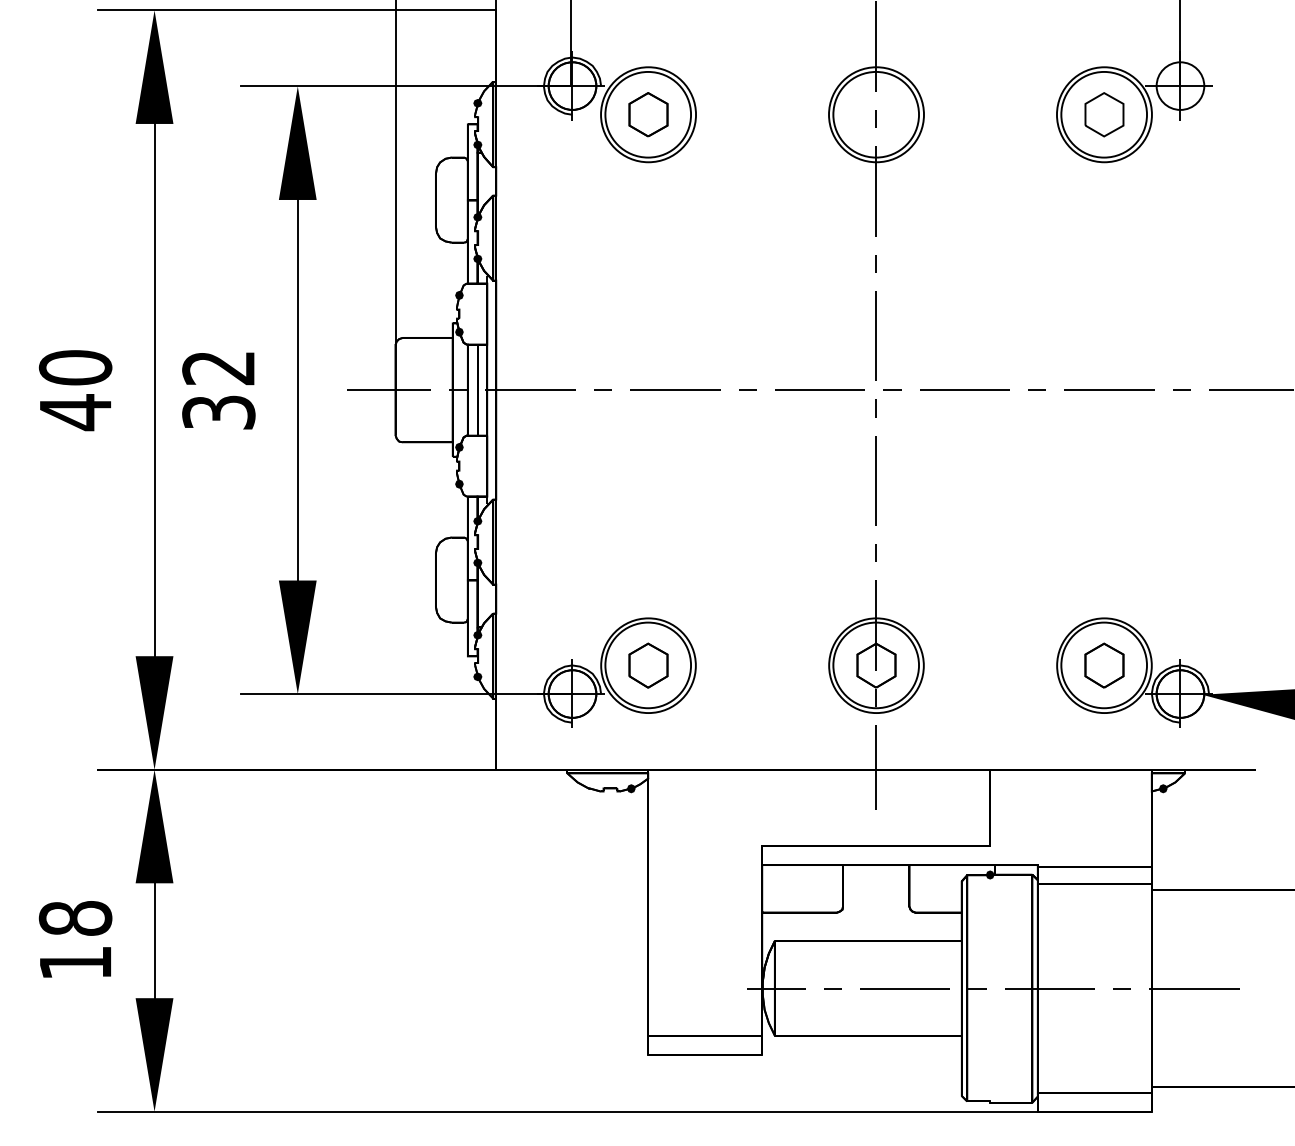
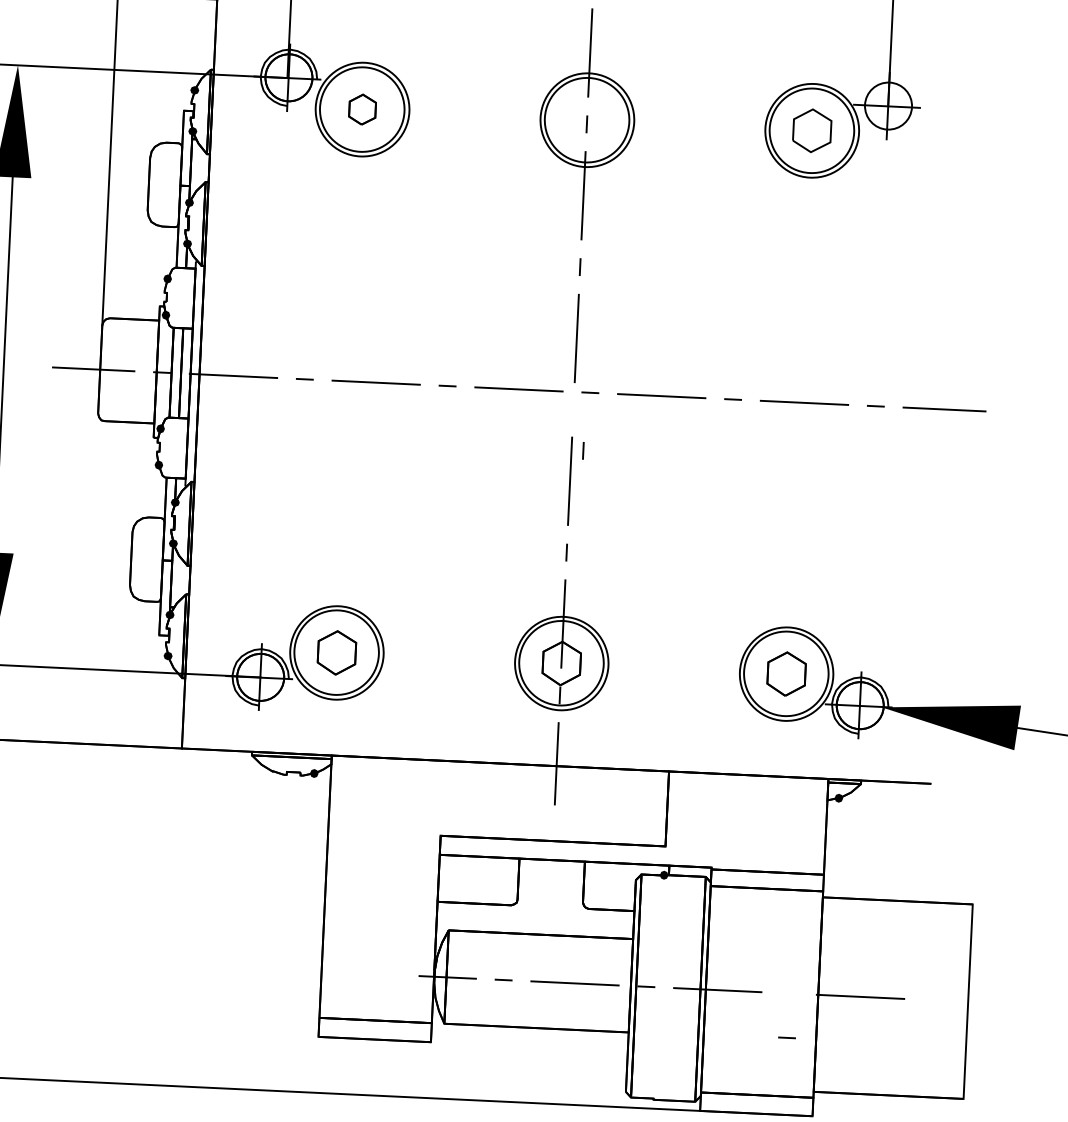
part: (648, 114) -> (362, 109), size x0.7
line: (875, 408) -> (582, 450), moved
line: (1121, 988) -> (786, 1037), moved

